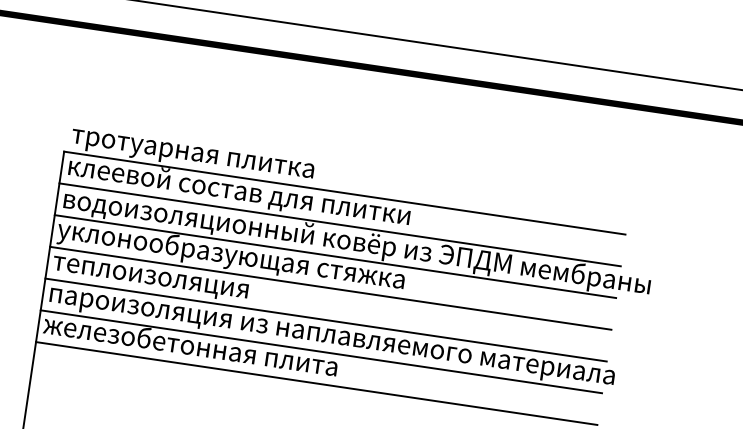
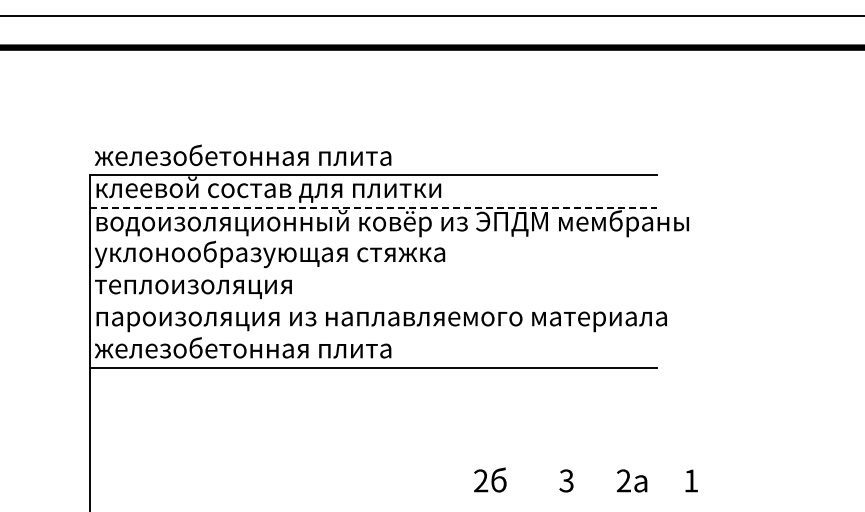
text: (218, 156) -> (242, 157), тротуарная плитка -> железобетонная плита
line: (340, 224) -> (373, 207), solid -> dashed
line: (334, 256) -> (372, 239), removed
line: (330, 287) -> (372, 271), removed
line: (325, 319) -> (372, 303), removed
line: (320, 351) -> (372, 335), removed

